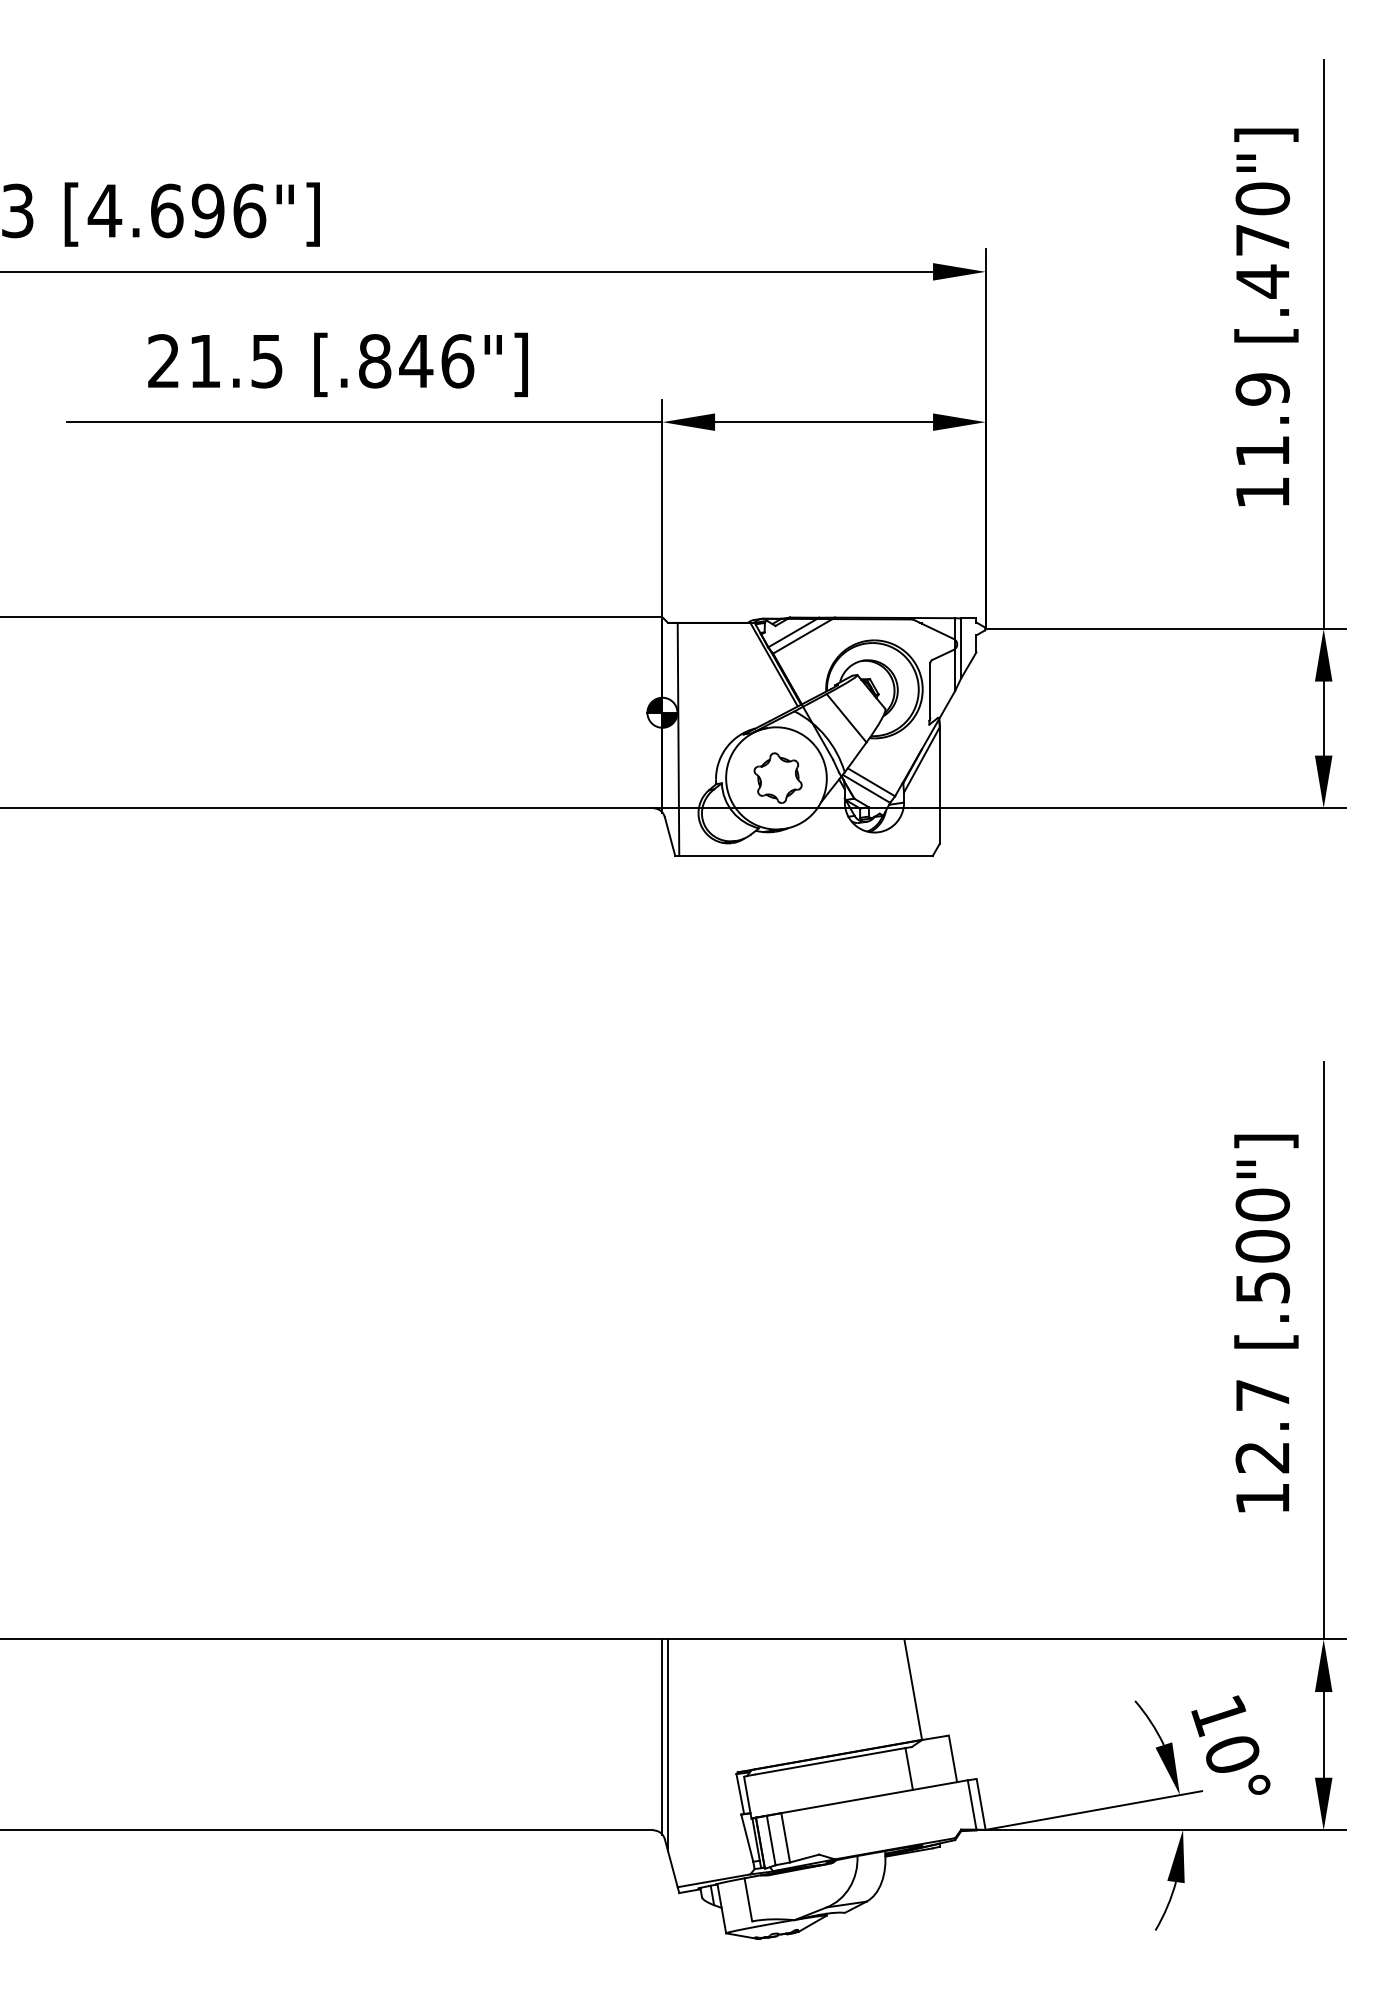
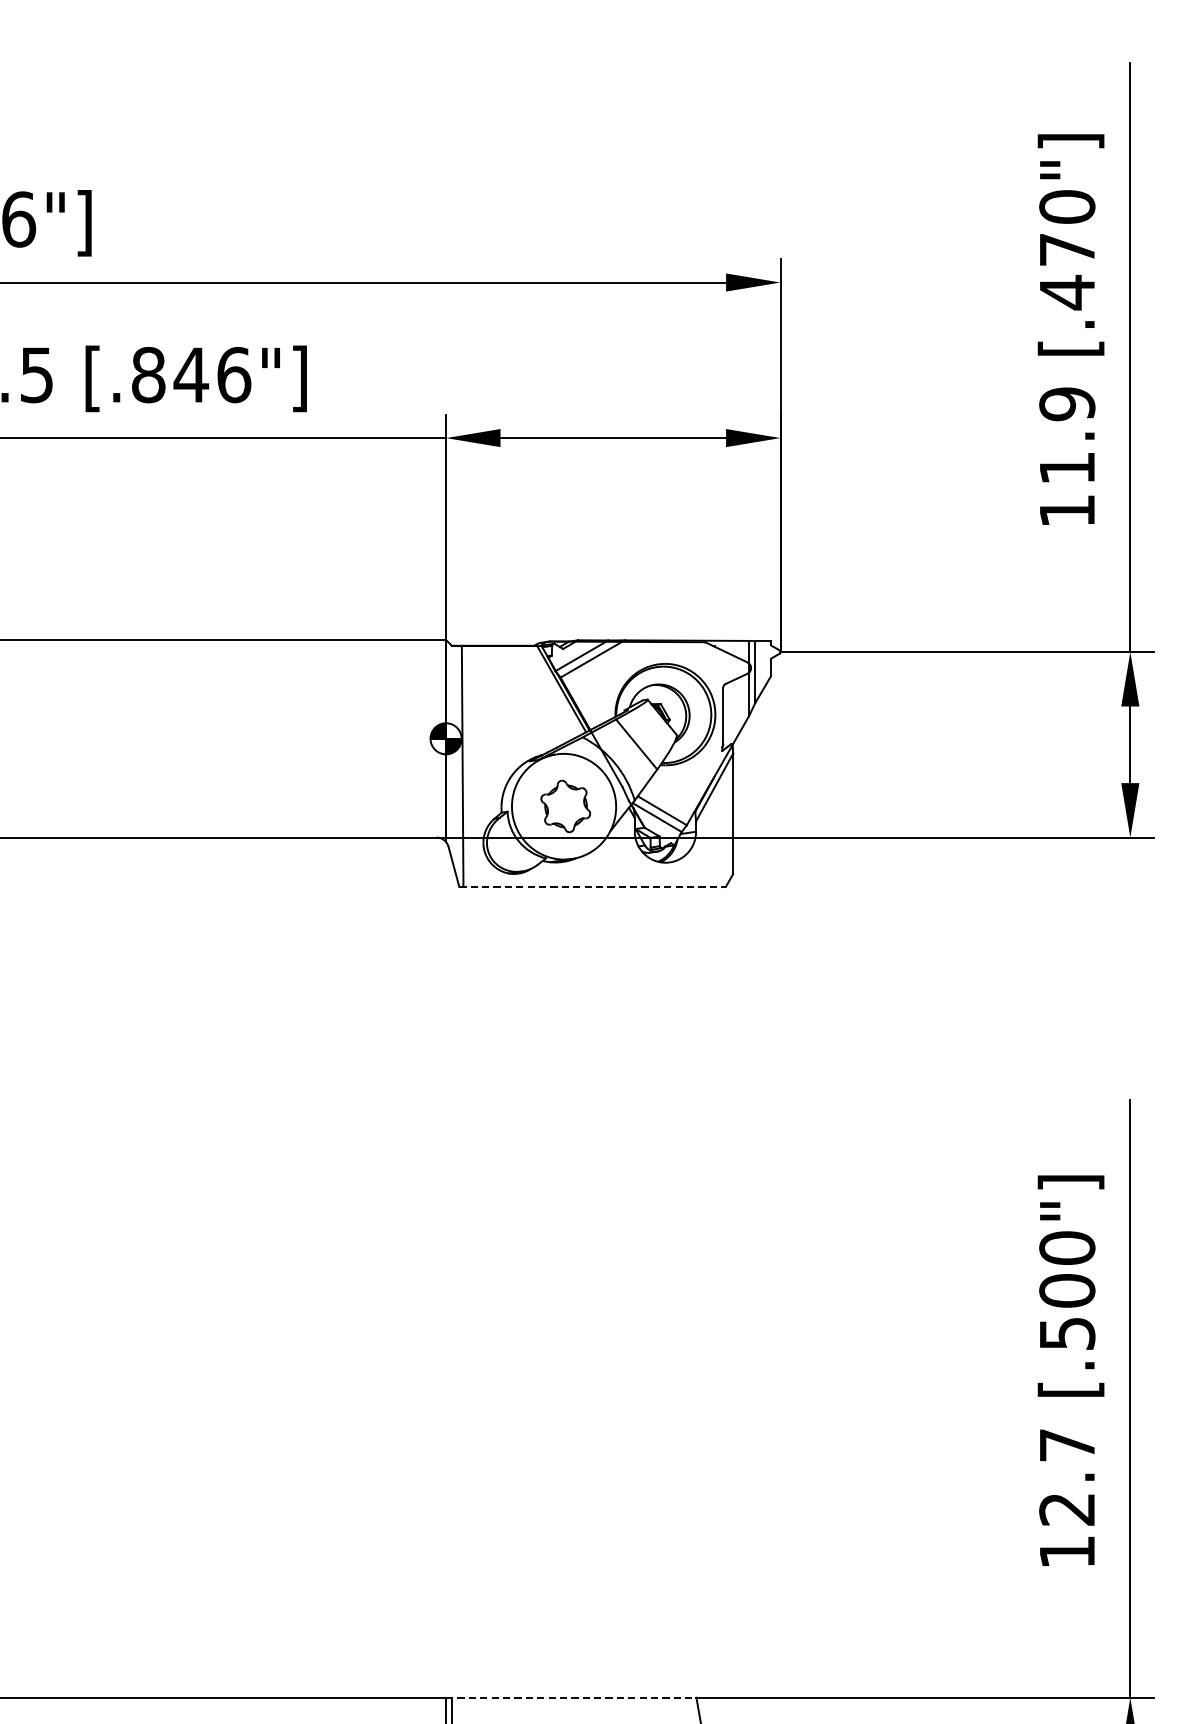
line: (804, 855) -> (593, 886), solid -> dashed
line: (783, 1639) -> (571, 1697), solid -> dashed

